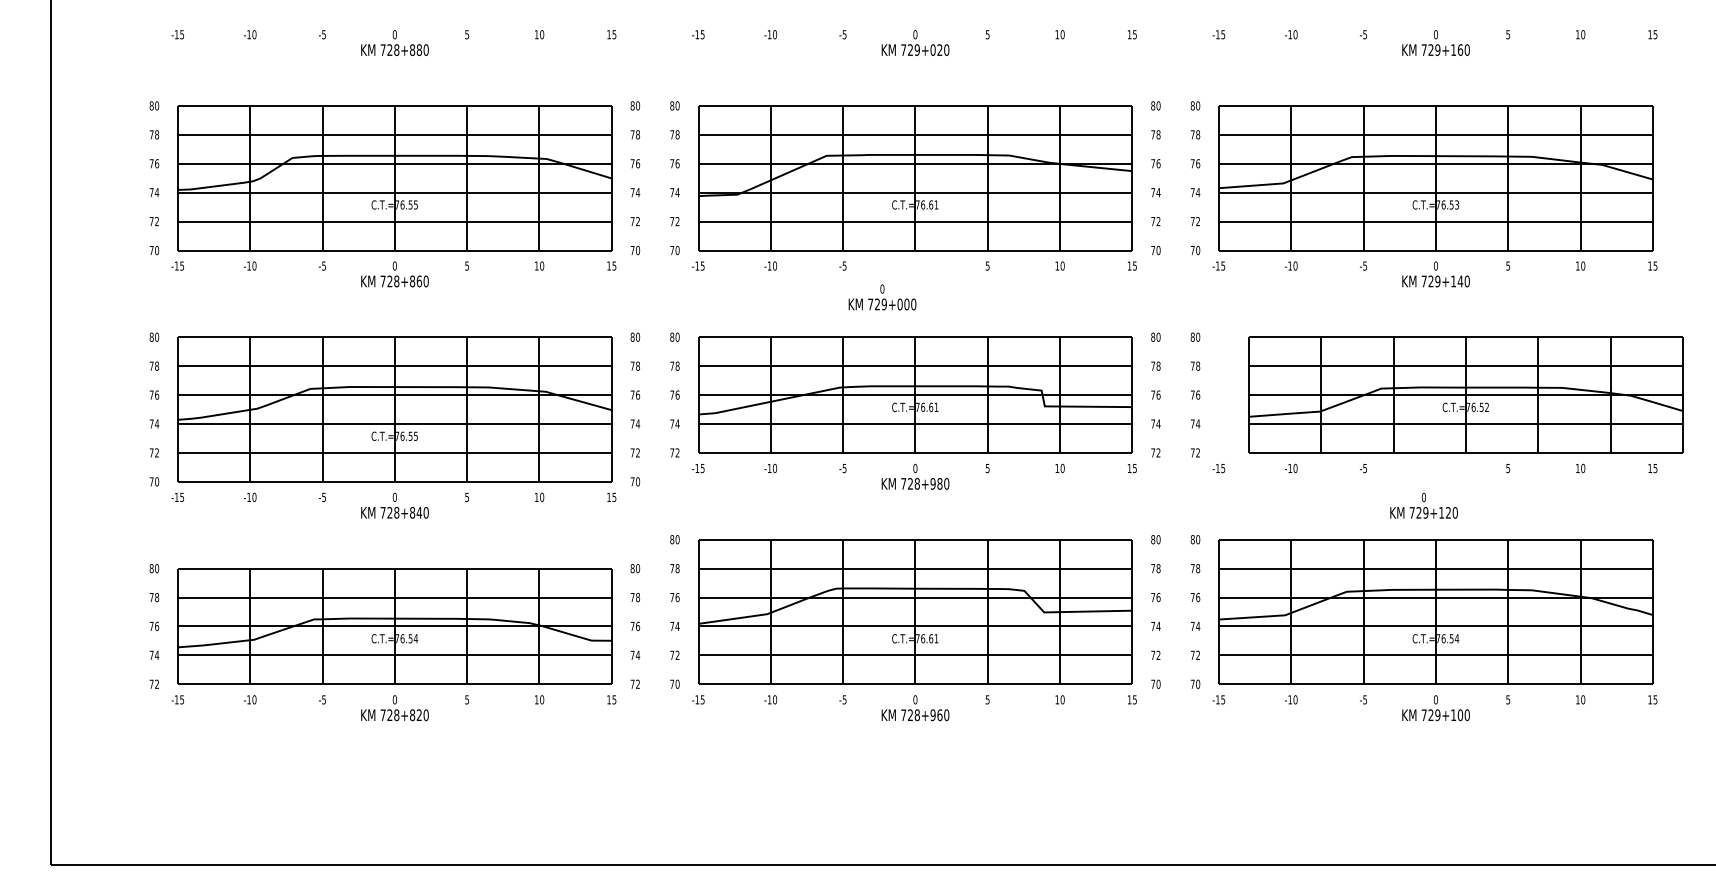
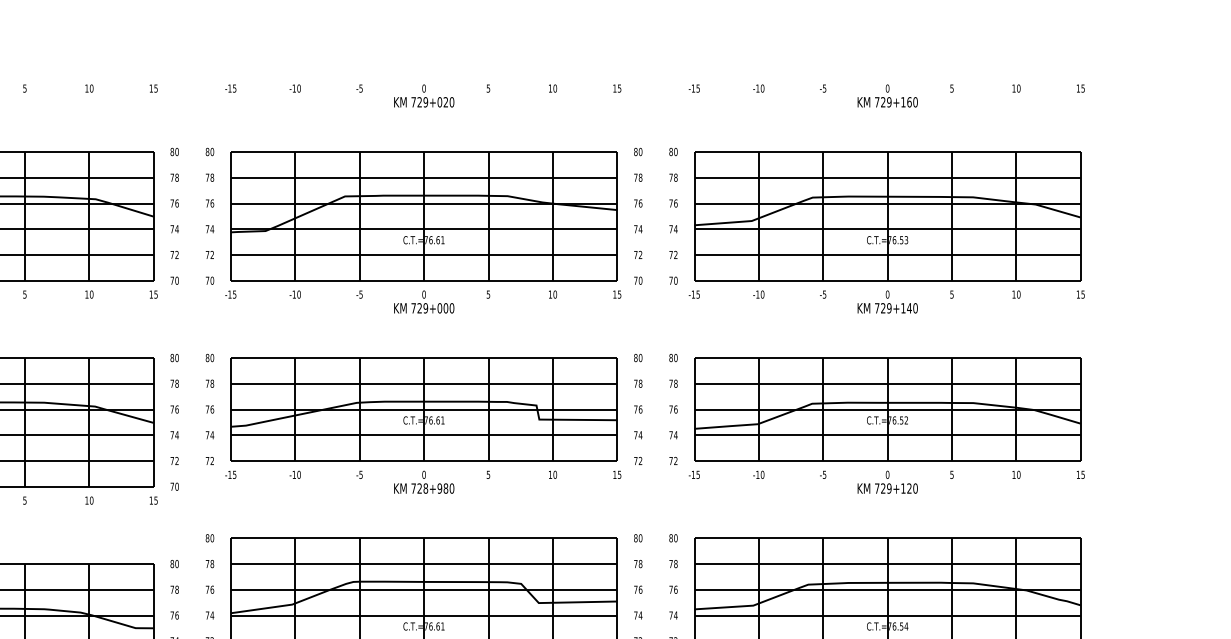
text: (882, 297) -> (424, 302), moved
part: (1465, 394) -> (887, 408), moved
text: (1423, 505) -> (887, 482), moved

